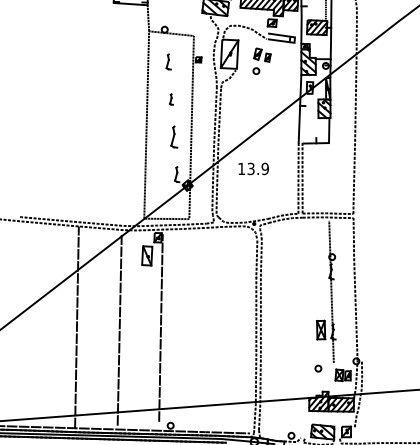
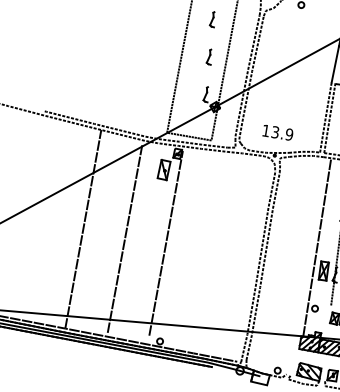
part: (171, 99) -> (213, 19), size x1.43
part: (174, 136) -> (210, 56), size x0.71
text: (253, 168) -> (277, 132), moved
line: (310, 307) -> (317, 247), added

